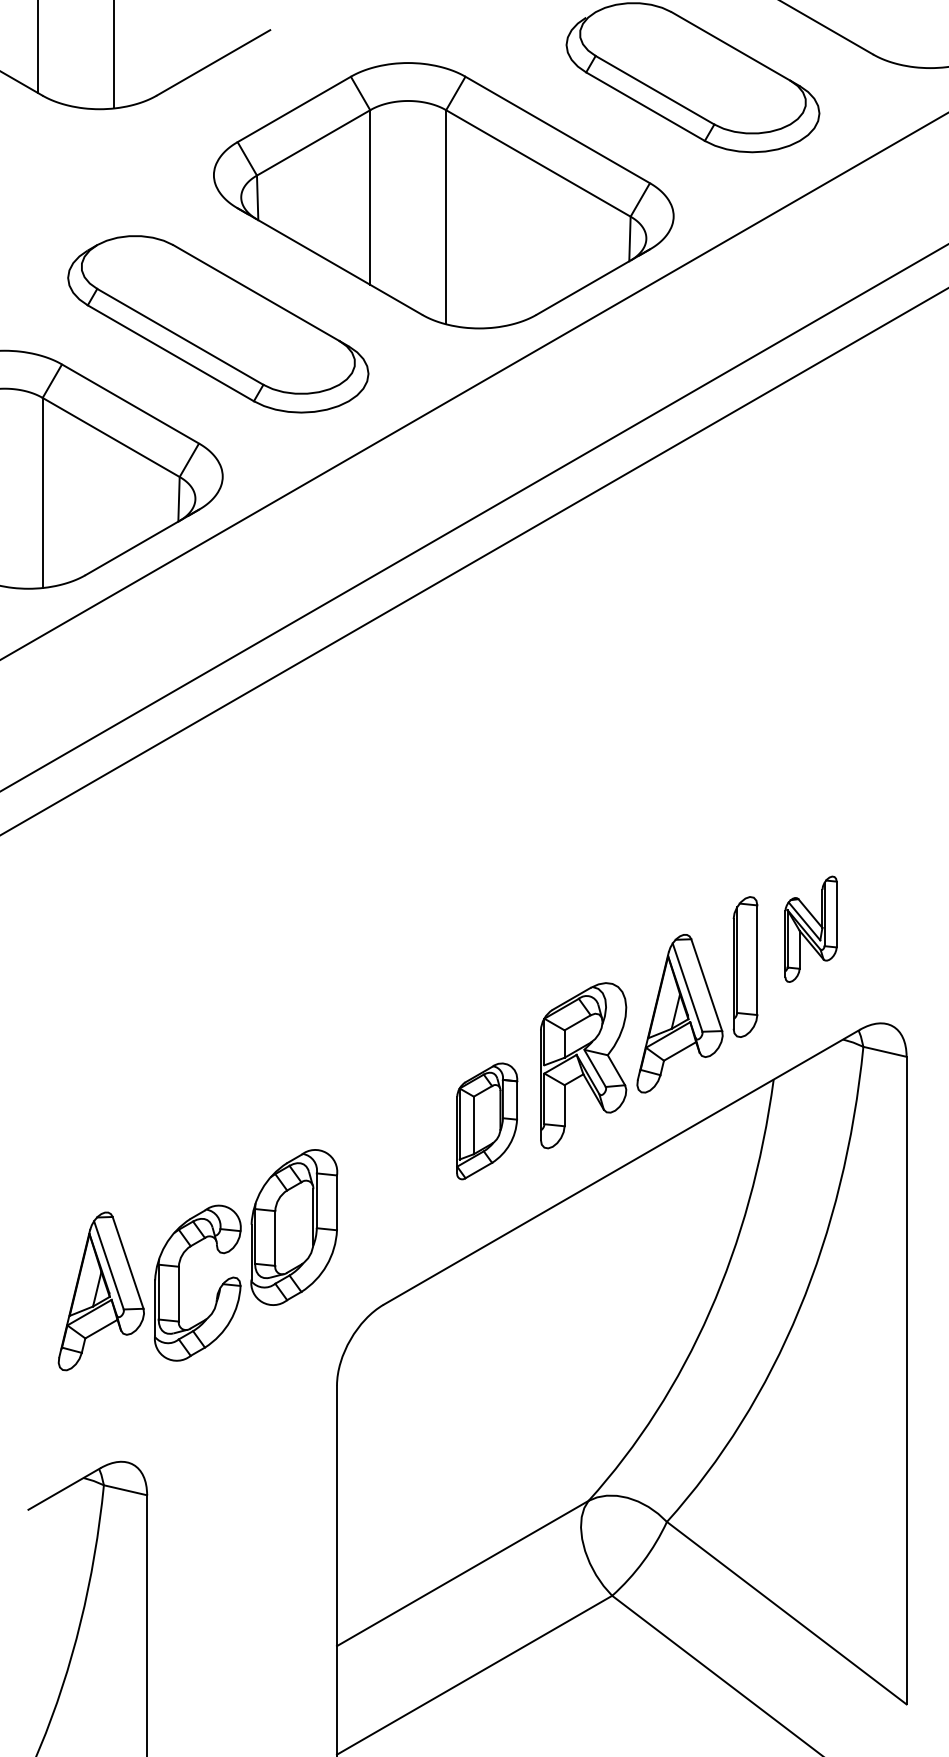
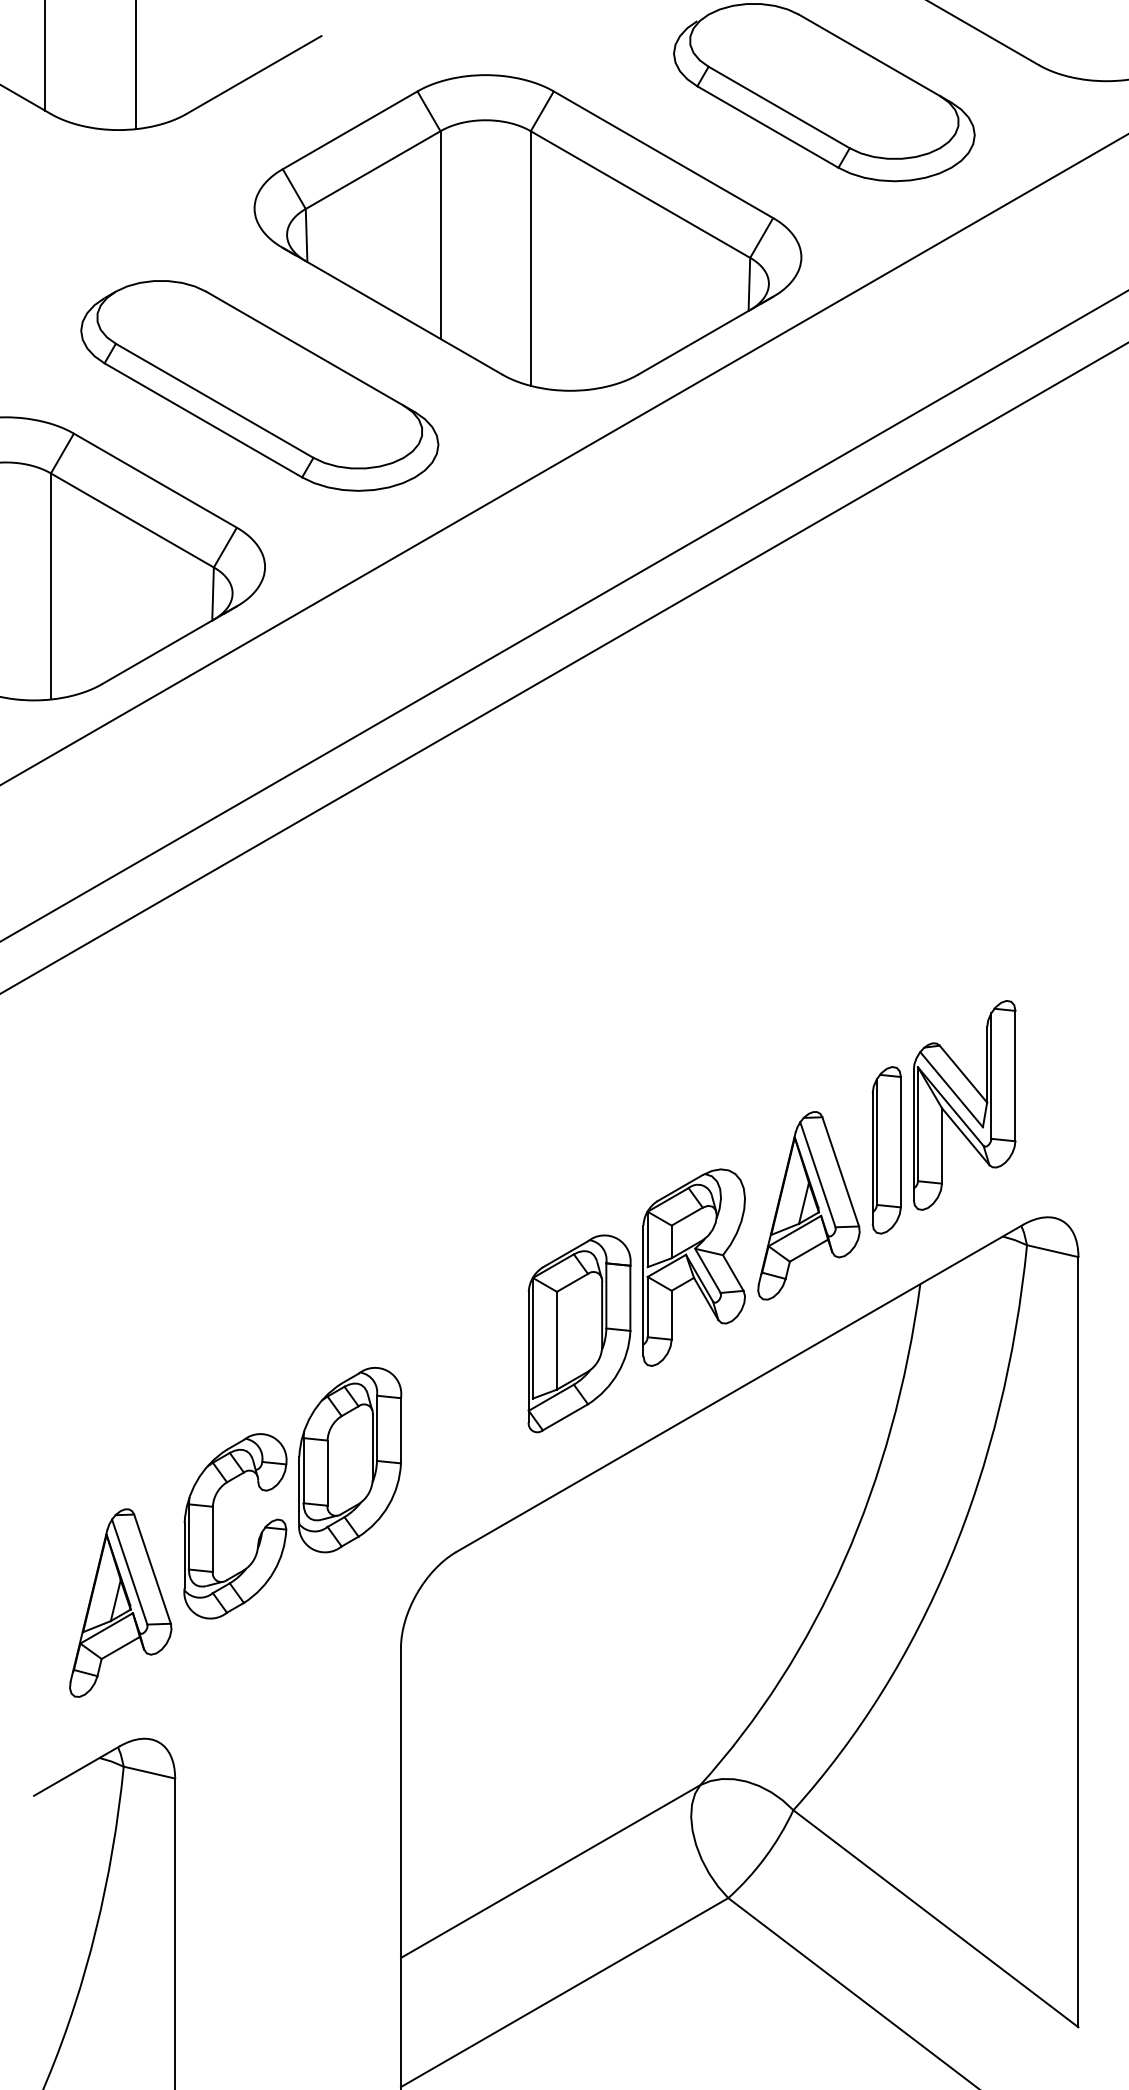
part: (810, 929) -> (964, 1105), size x1.67
part: (487, 1121) -> (579, 1333), size x1.43
part: (101, 1290) -> (120, 1602), moved

